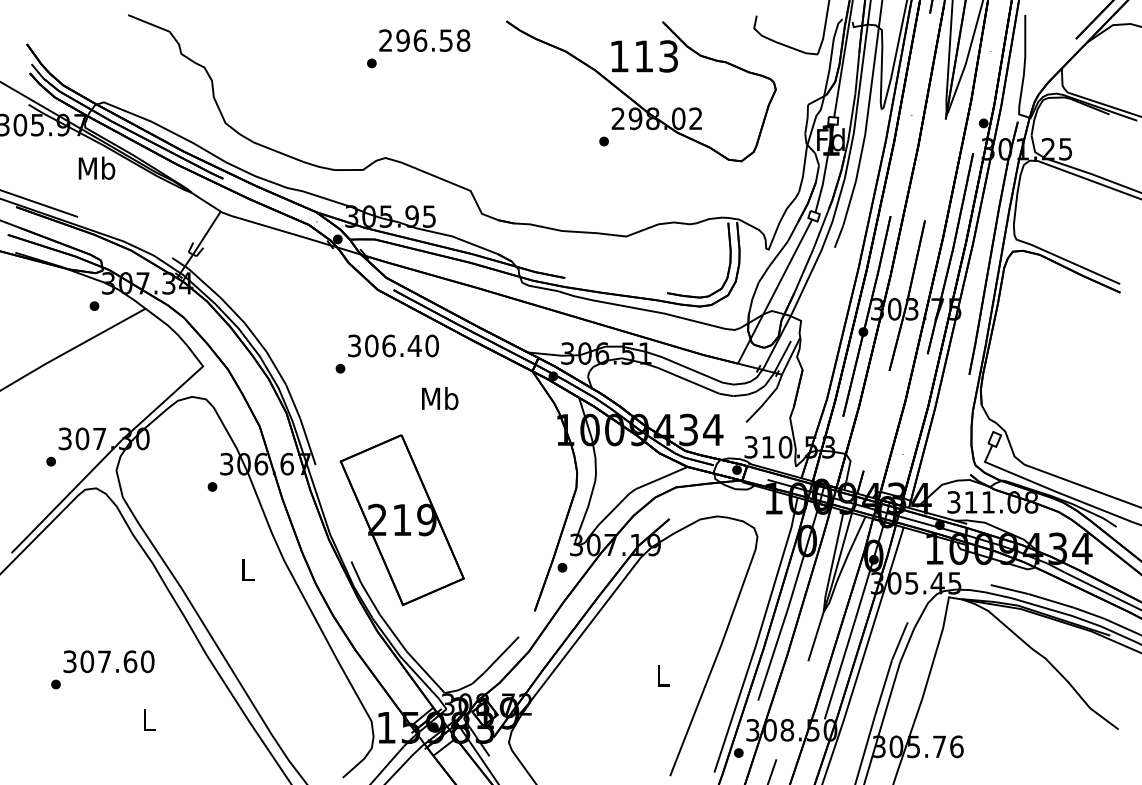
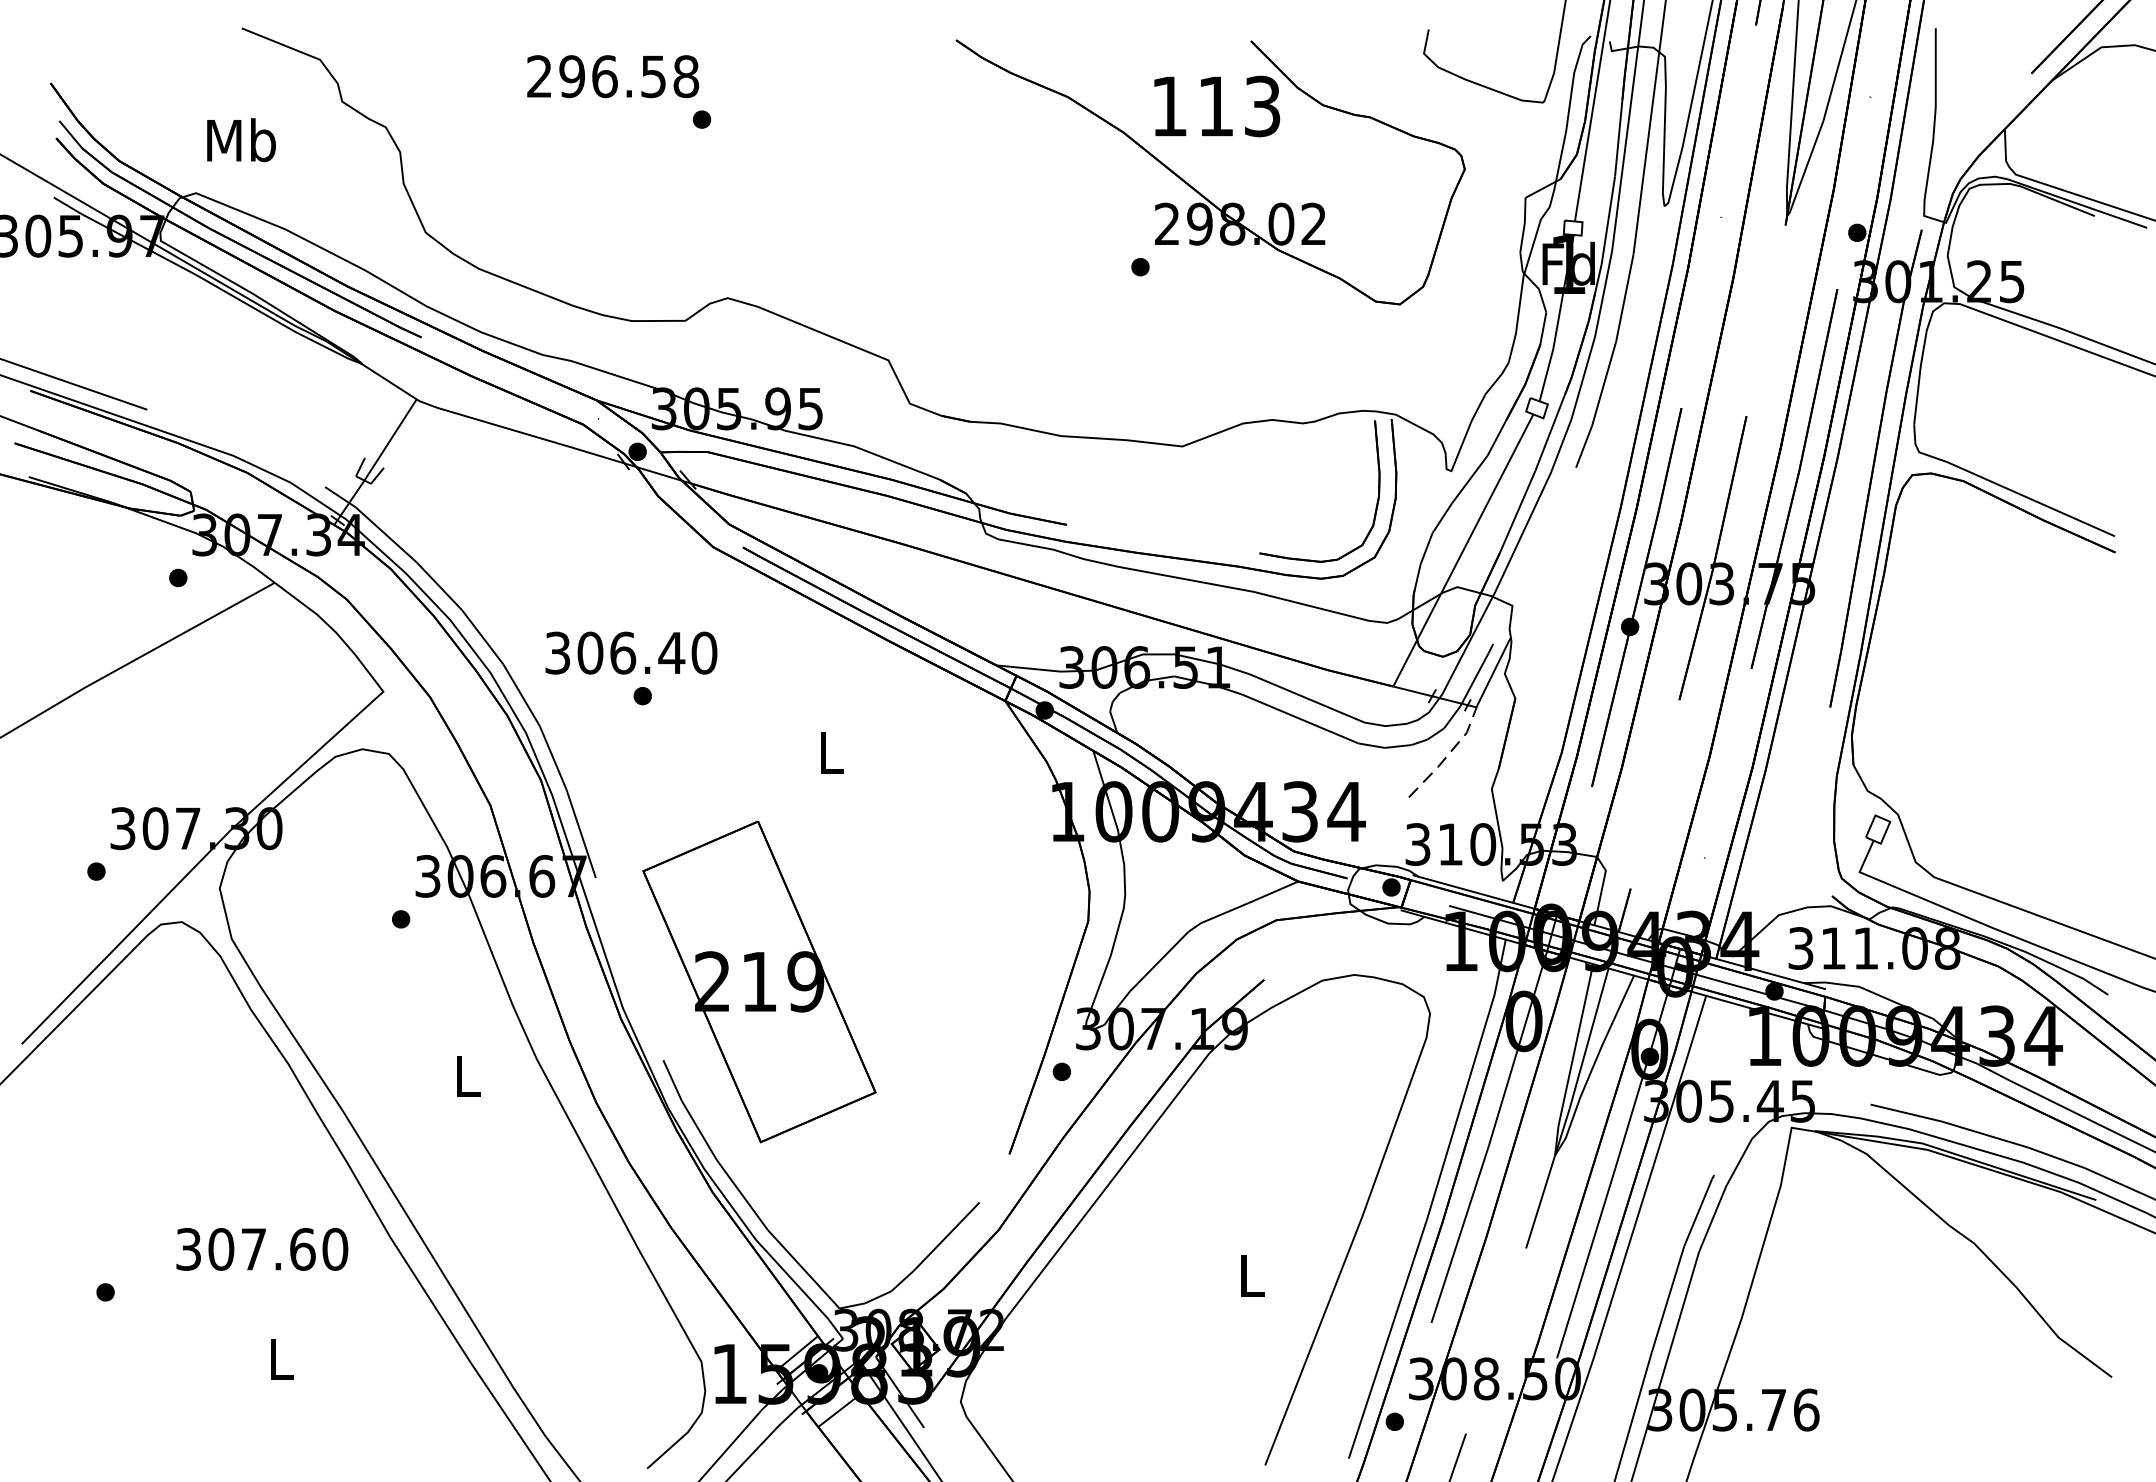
text: (424, 40) -> (612, 76), moved
text: (96, 167) -> (240, 138), moved
text: (393, 345) -> (631, 652), moved
text: (440, 398) -> (831, 752), Mb -> L
line: (766, 400) -> (1447, 756), solid -> dashed
text: (108, 661) -> (261, 1248), moved

